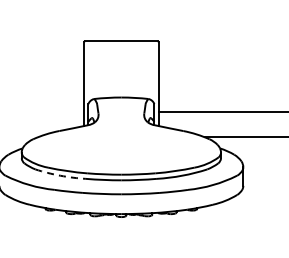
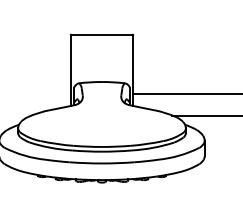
arc: (60, 175) -> (50, 147), dashed -> solid

